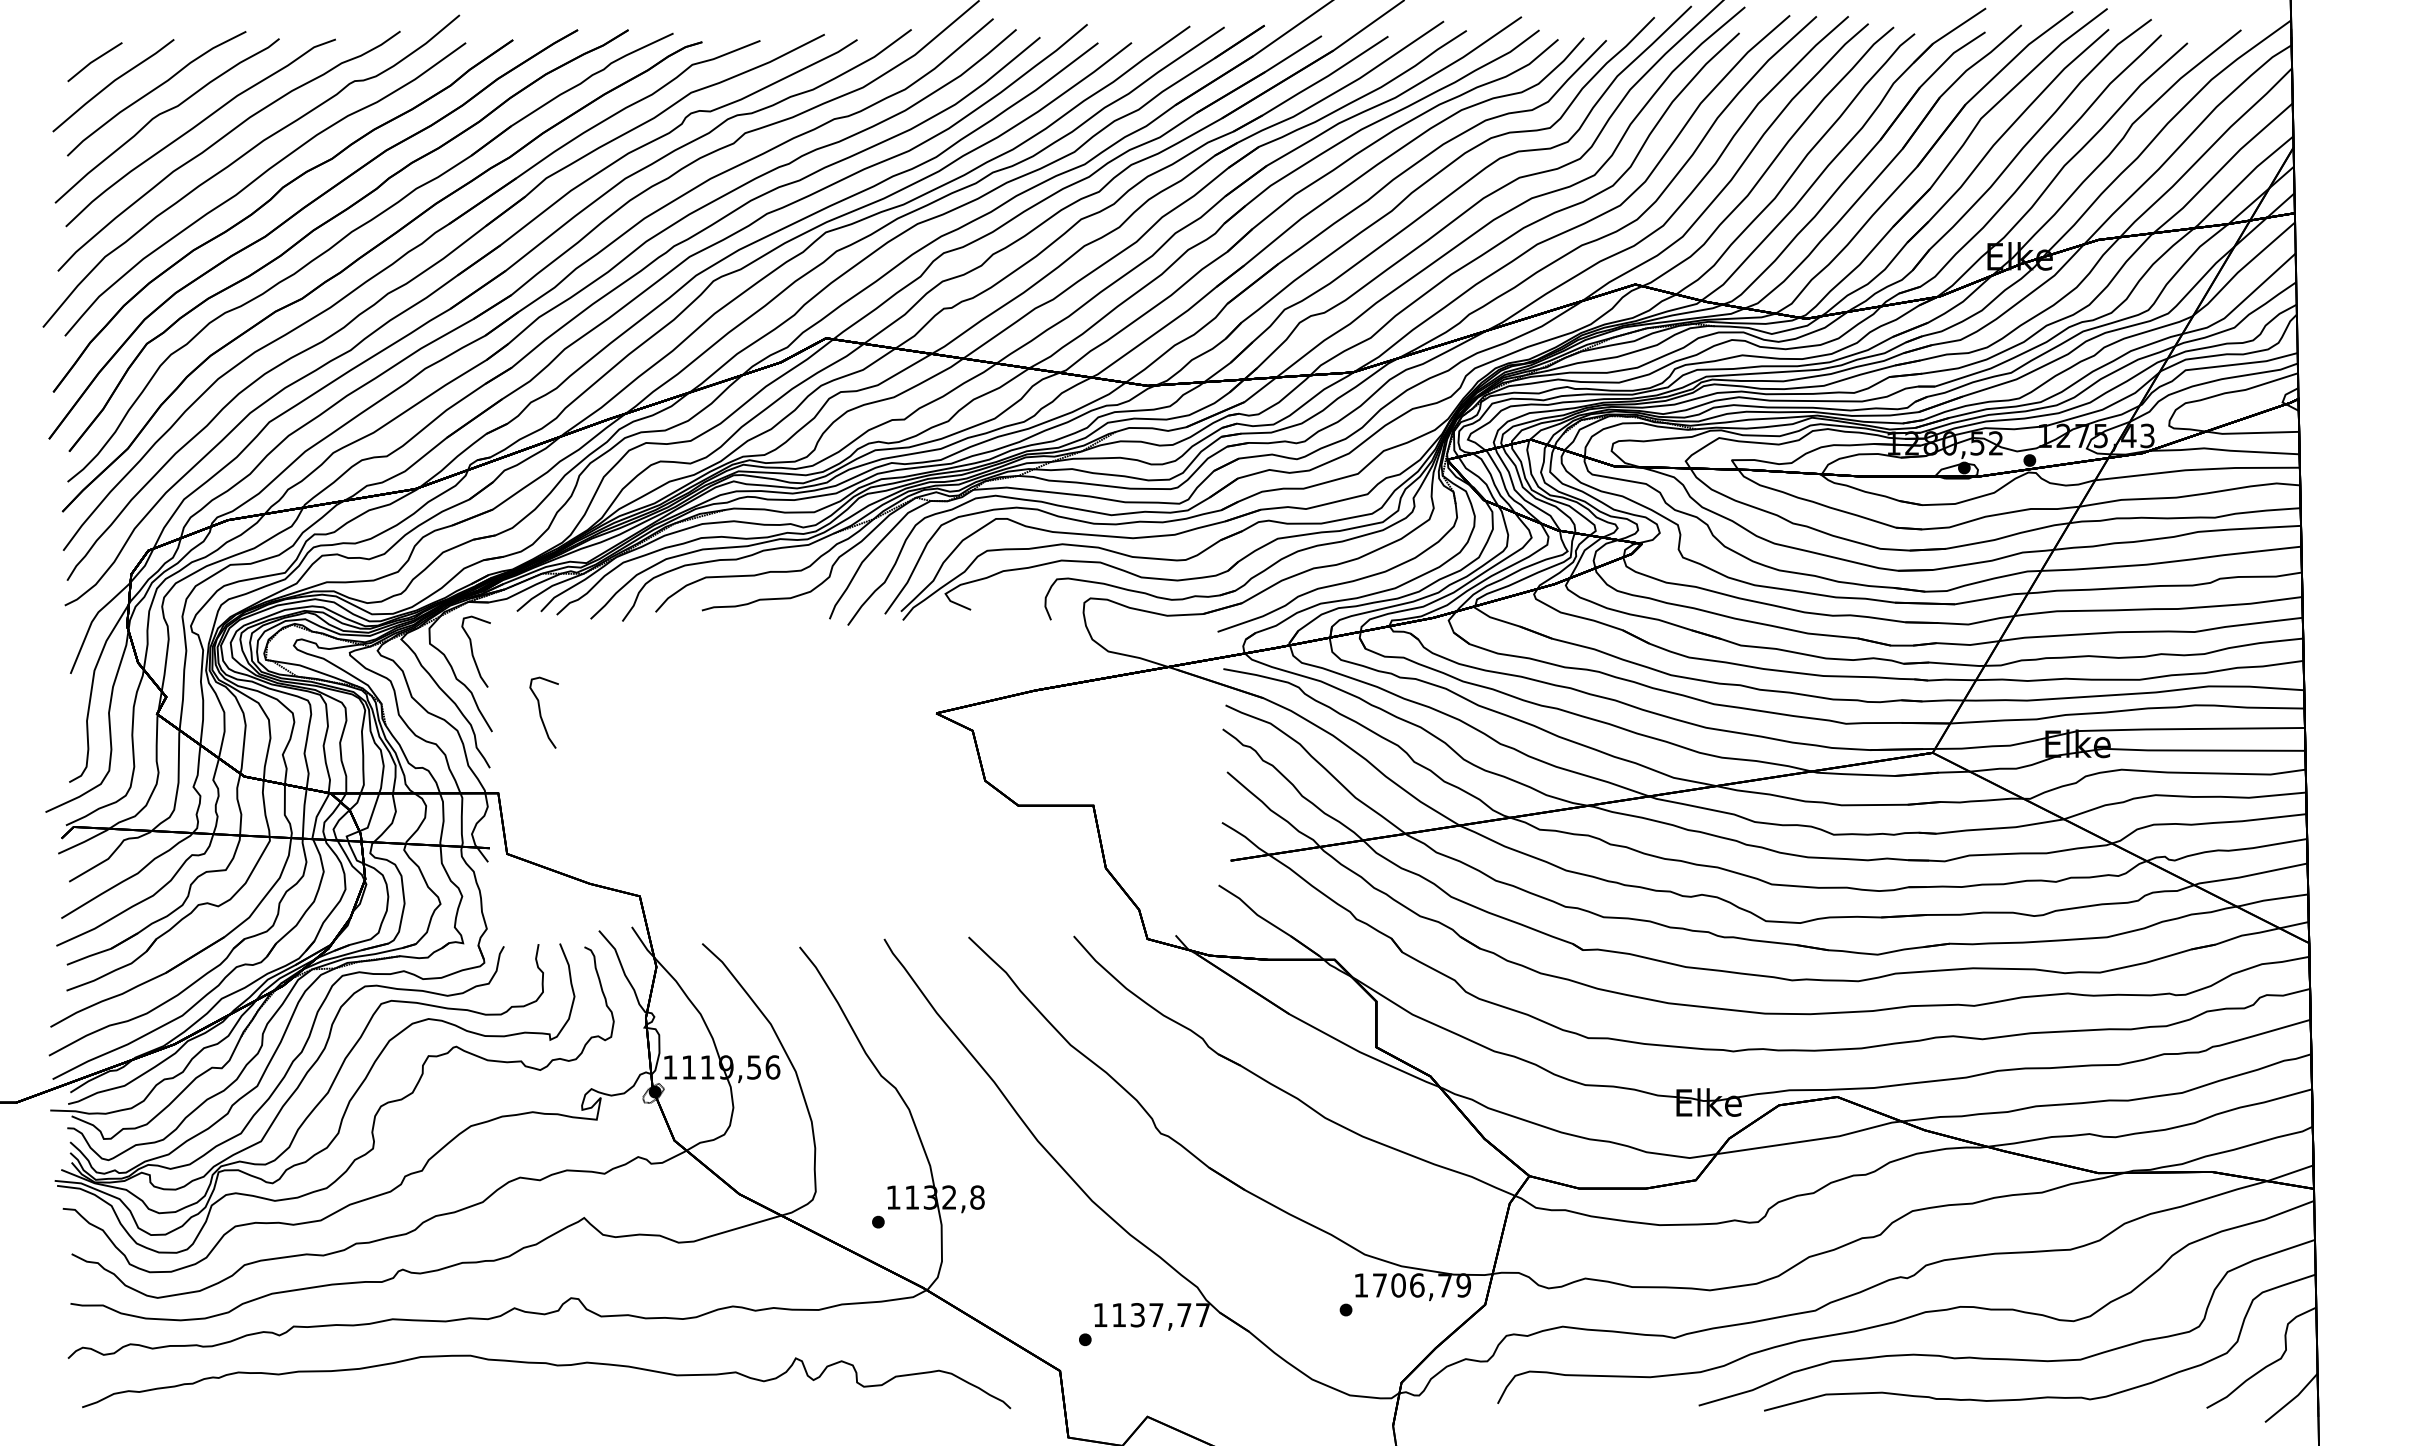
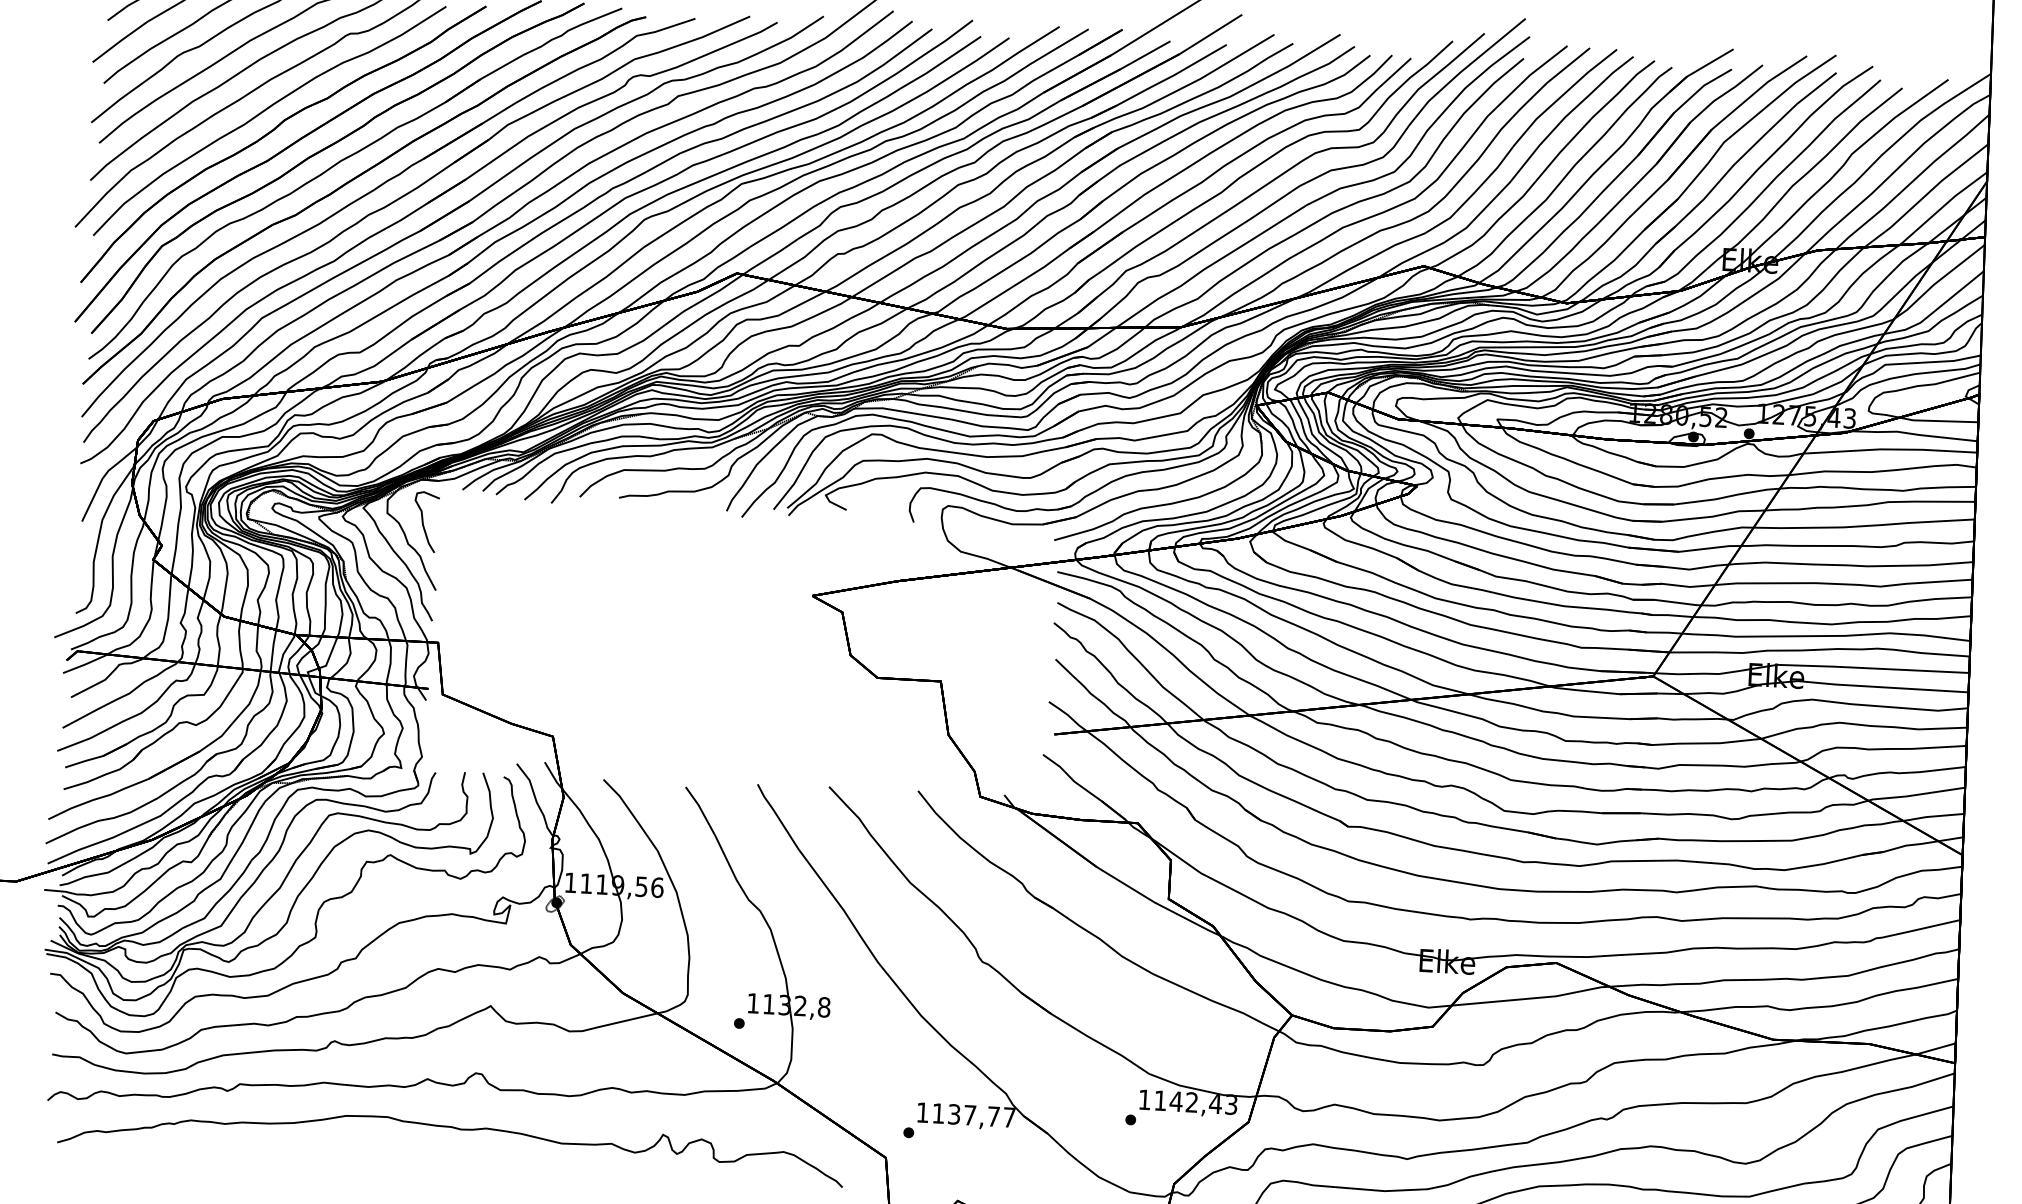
curve: (541, 713) -> (478, 577), removed
text: (1422, 1285) -> (1196, 1102), 1706,79 -> 1142,43

